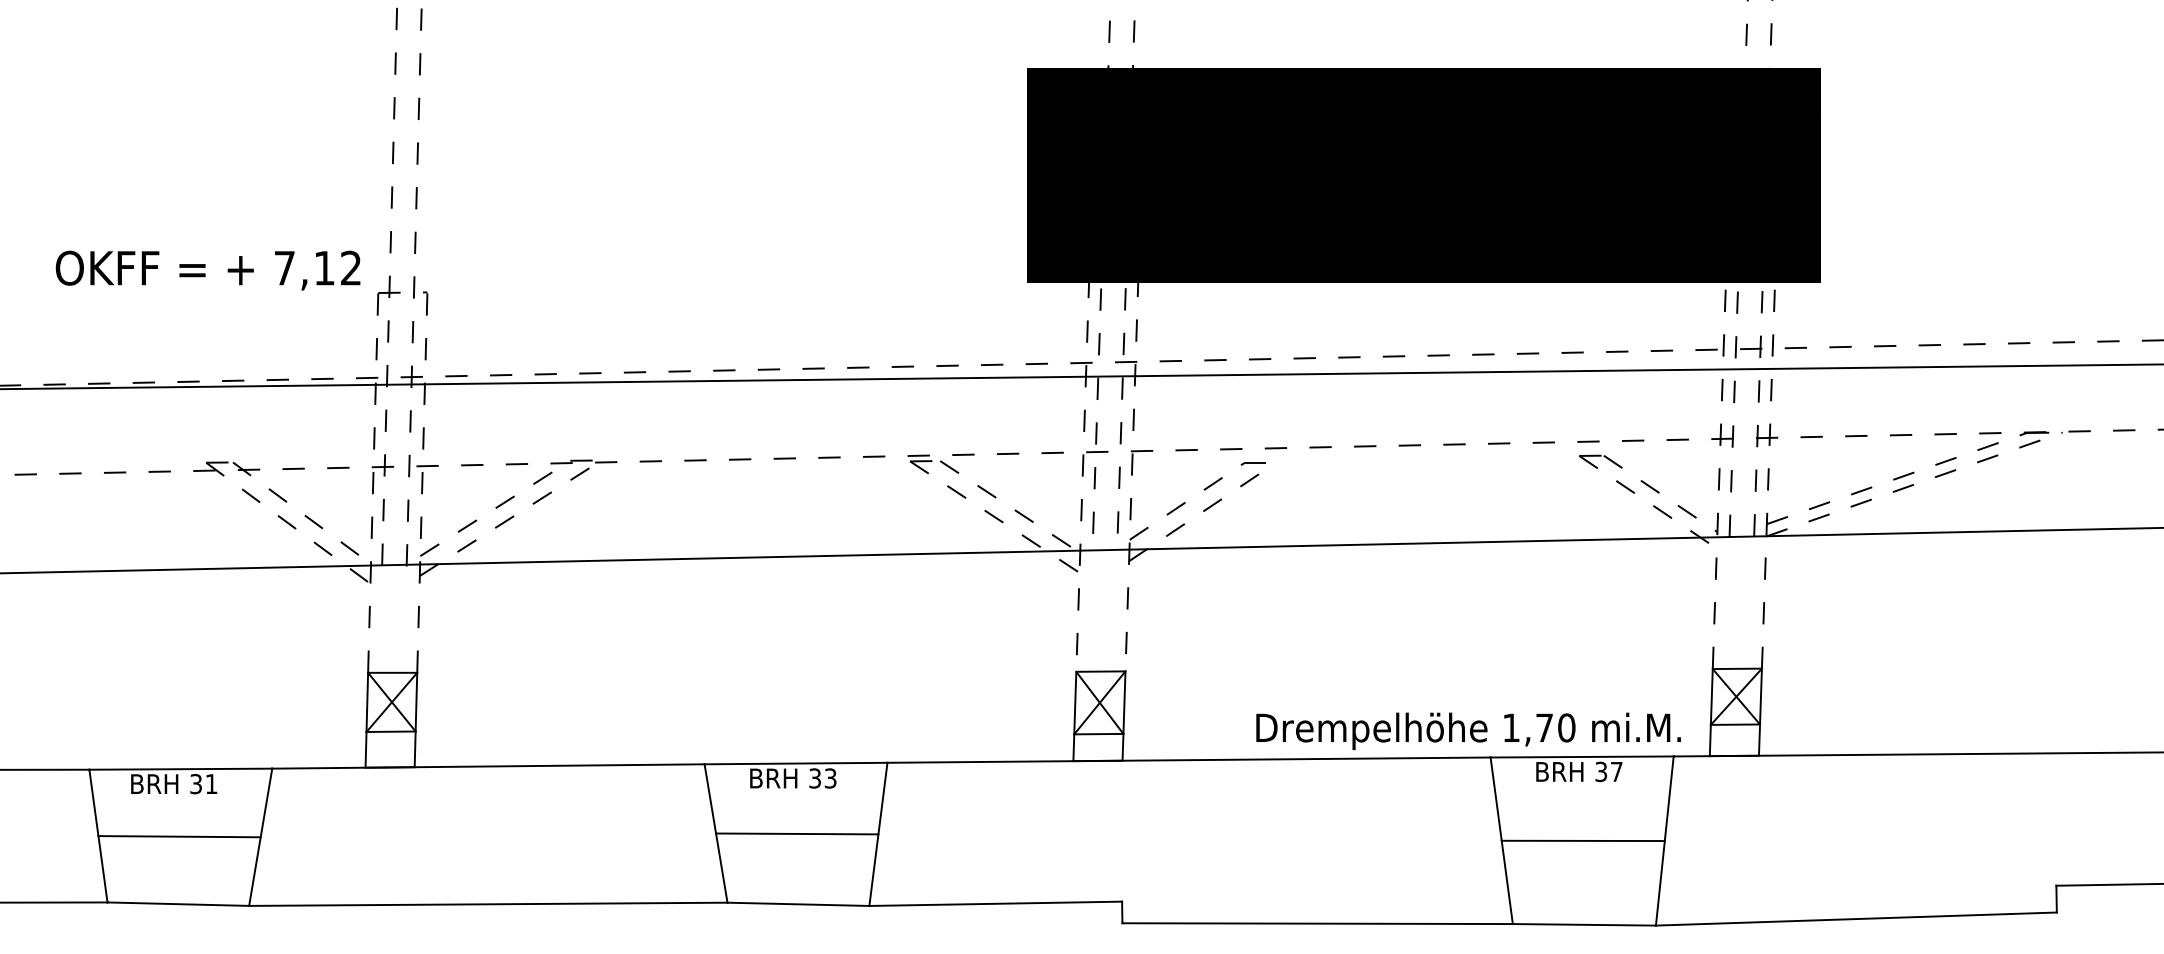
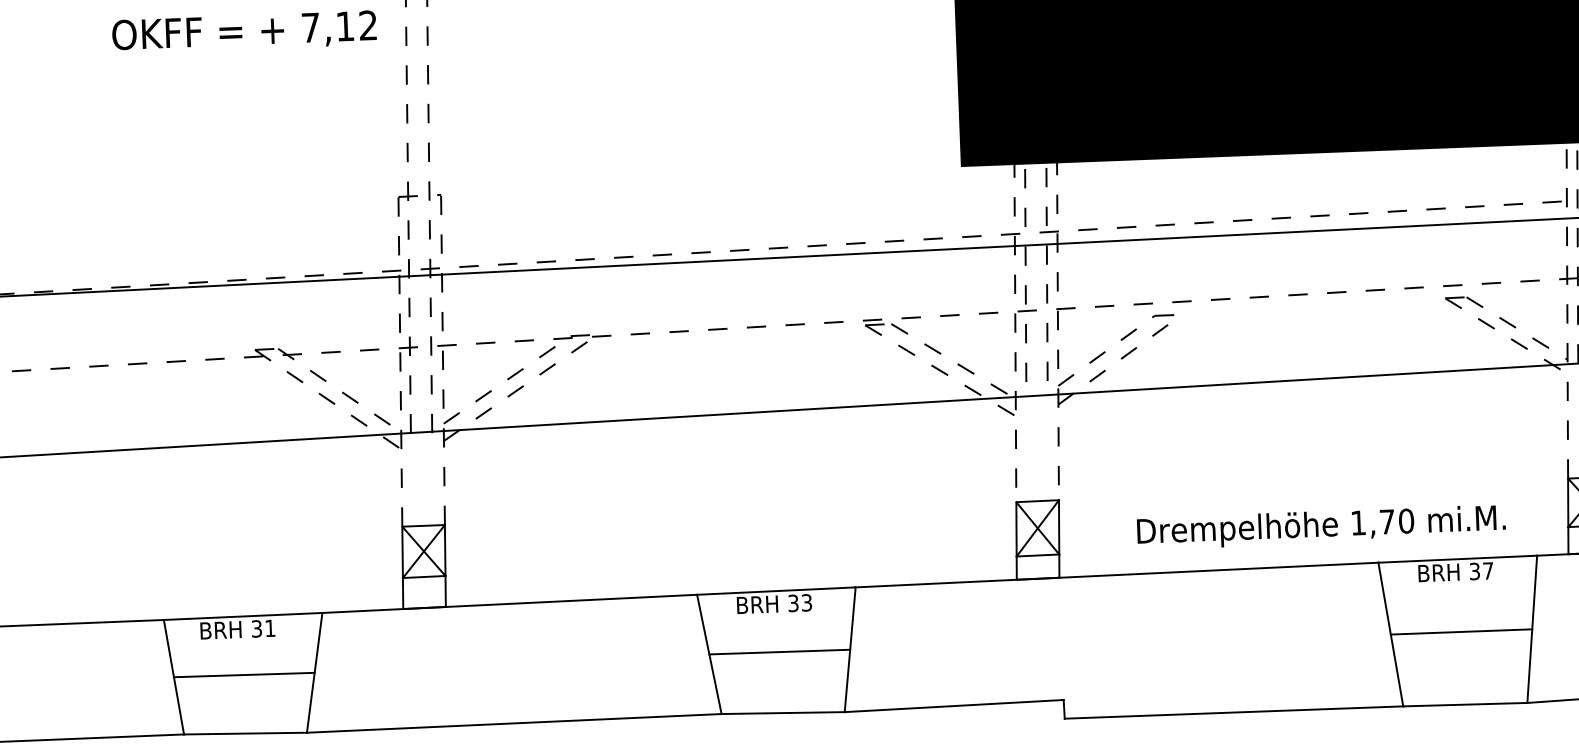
text: (207, 270) -> (243, 32), moved
text: (1468, 730) -> (1321, 526), moved

